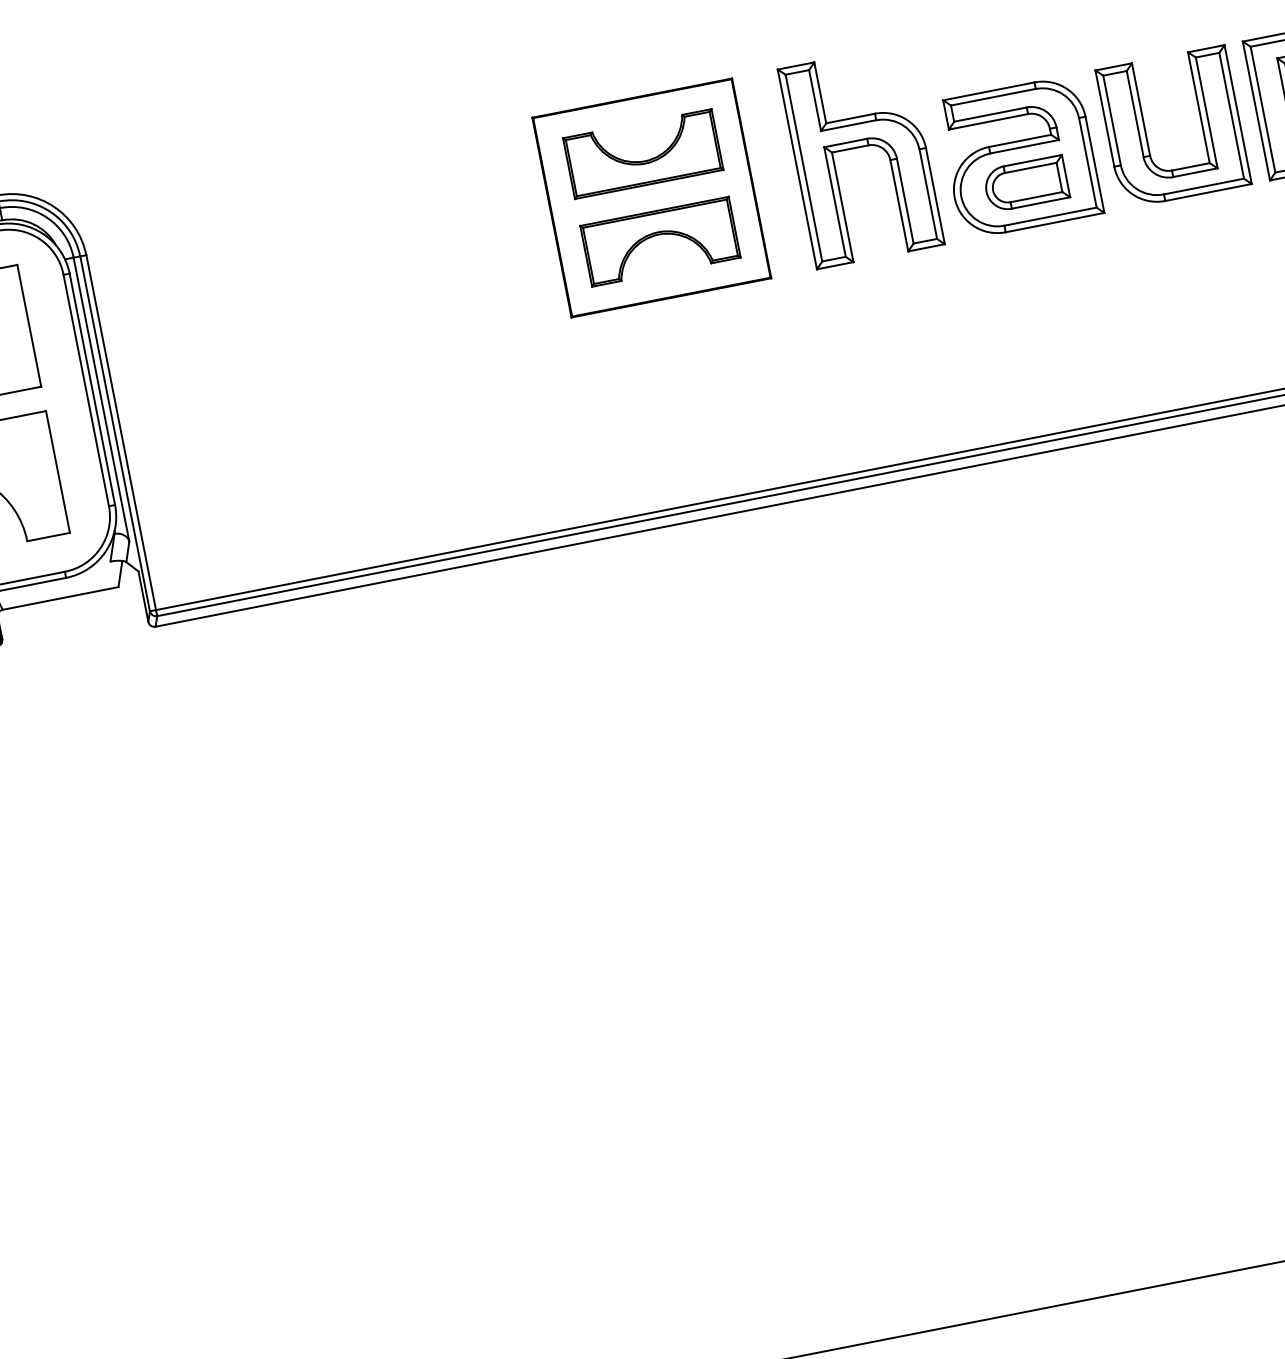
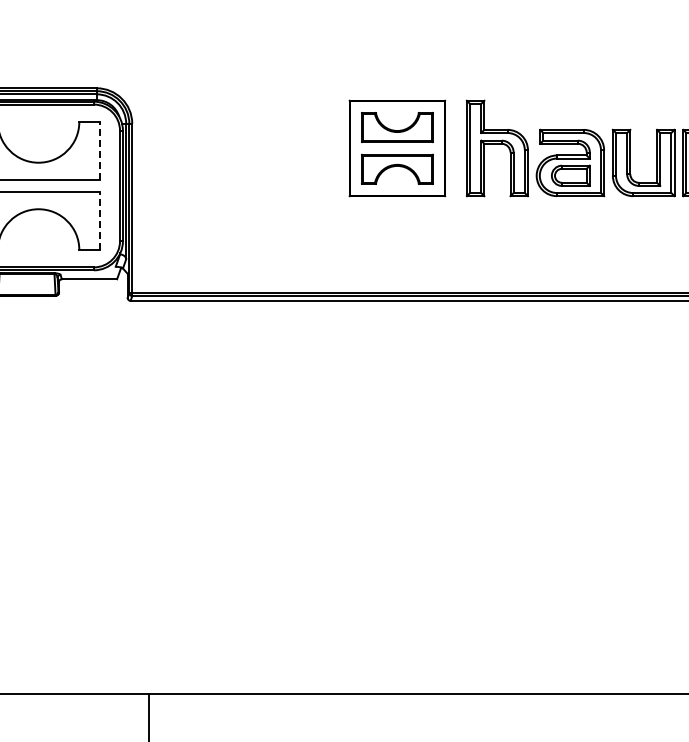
line: (28, 324) -> (99, 150), solid -> dashed
line: (57, 471) -> (99, 220), solid -> dashed

